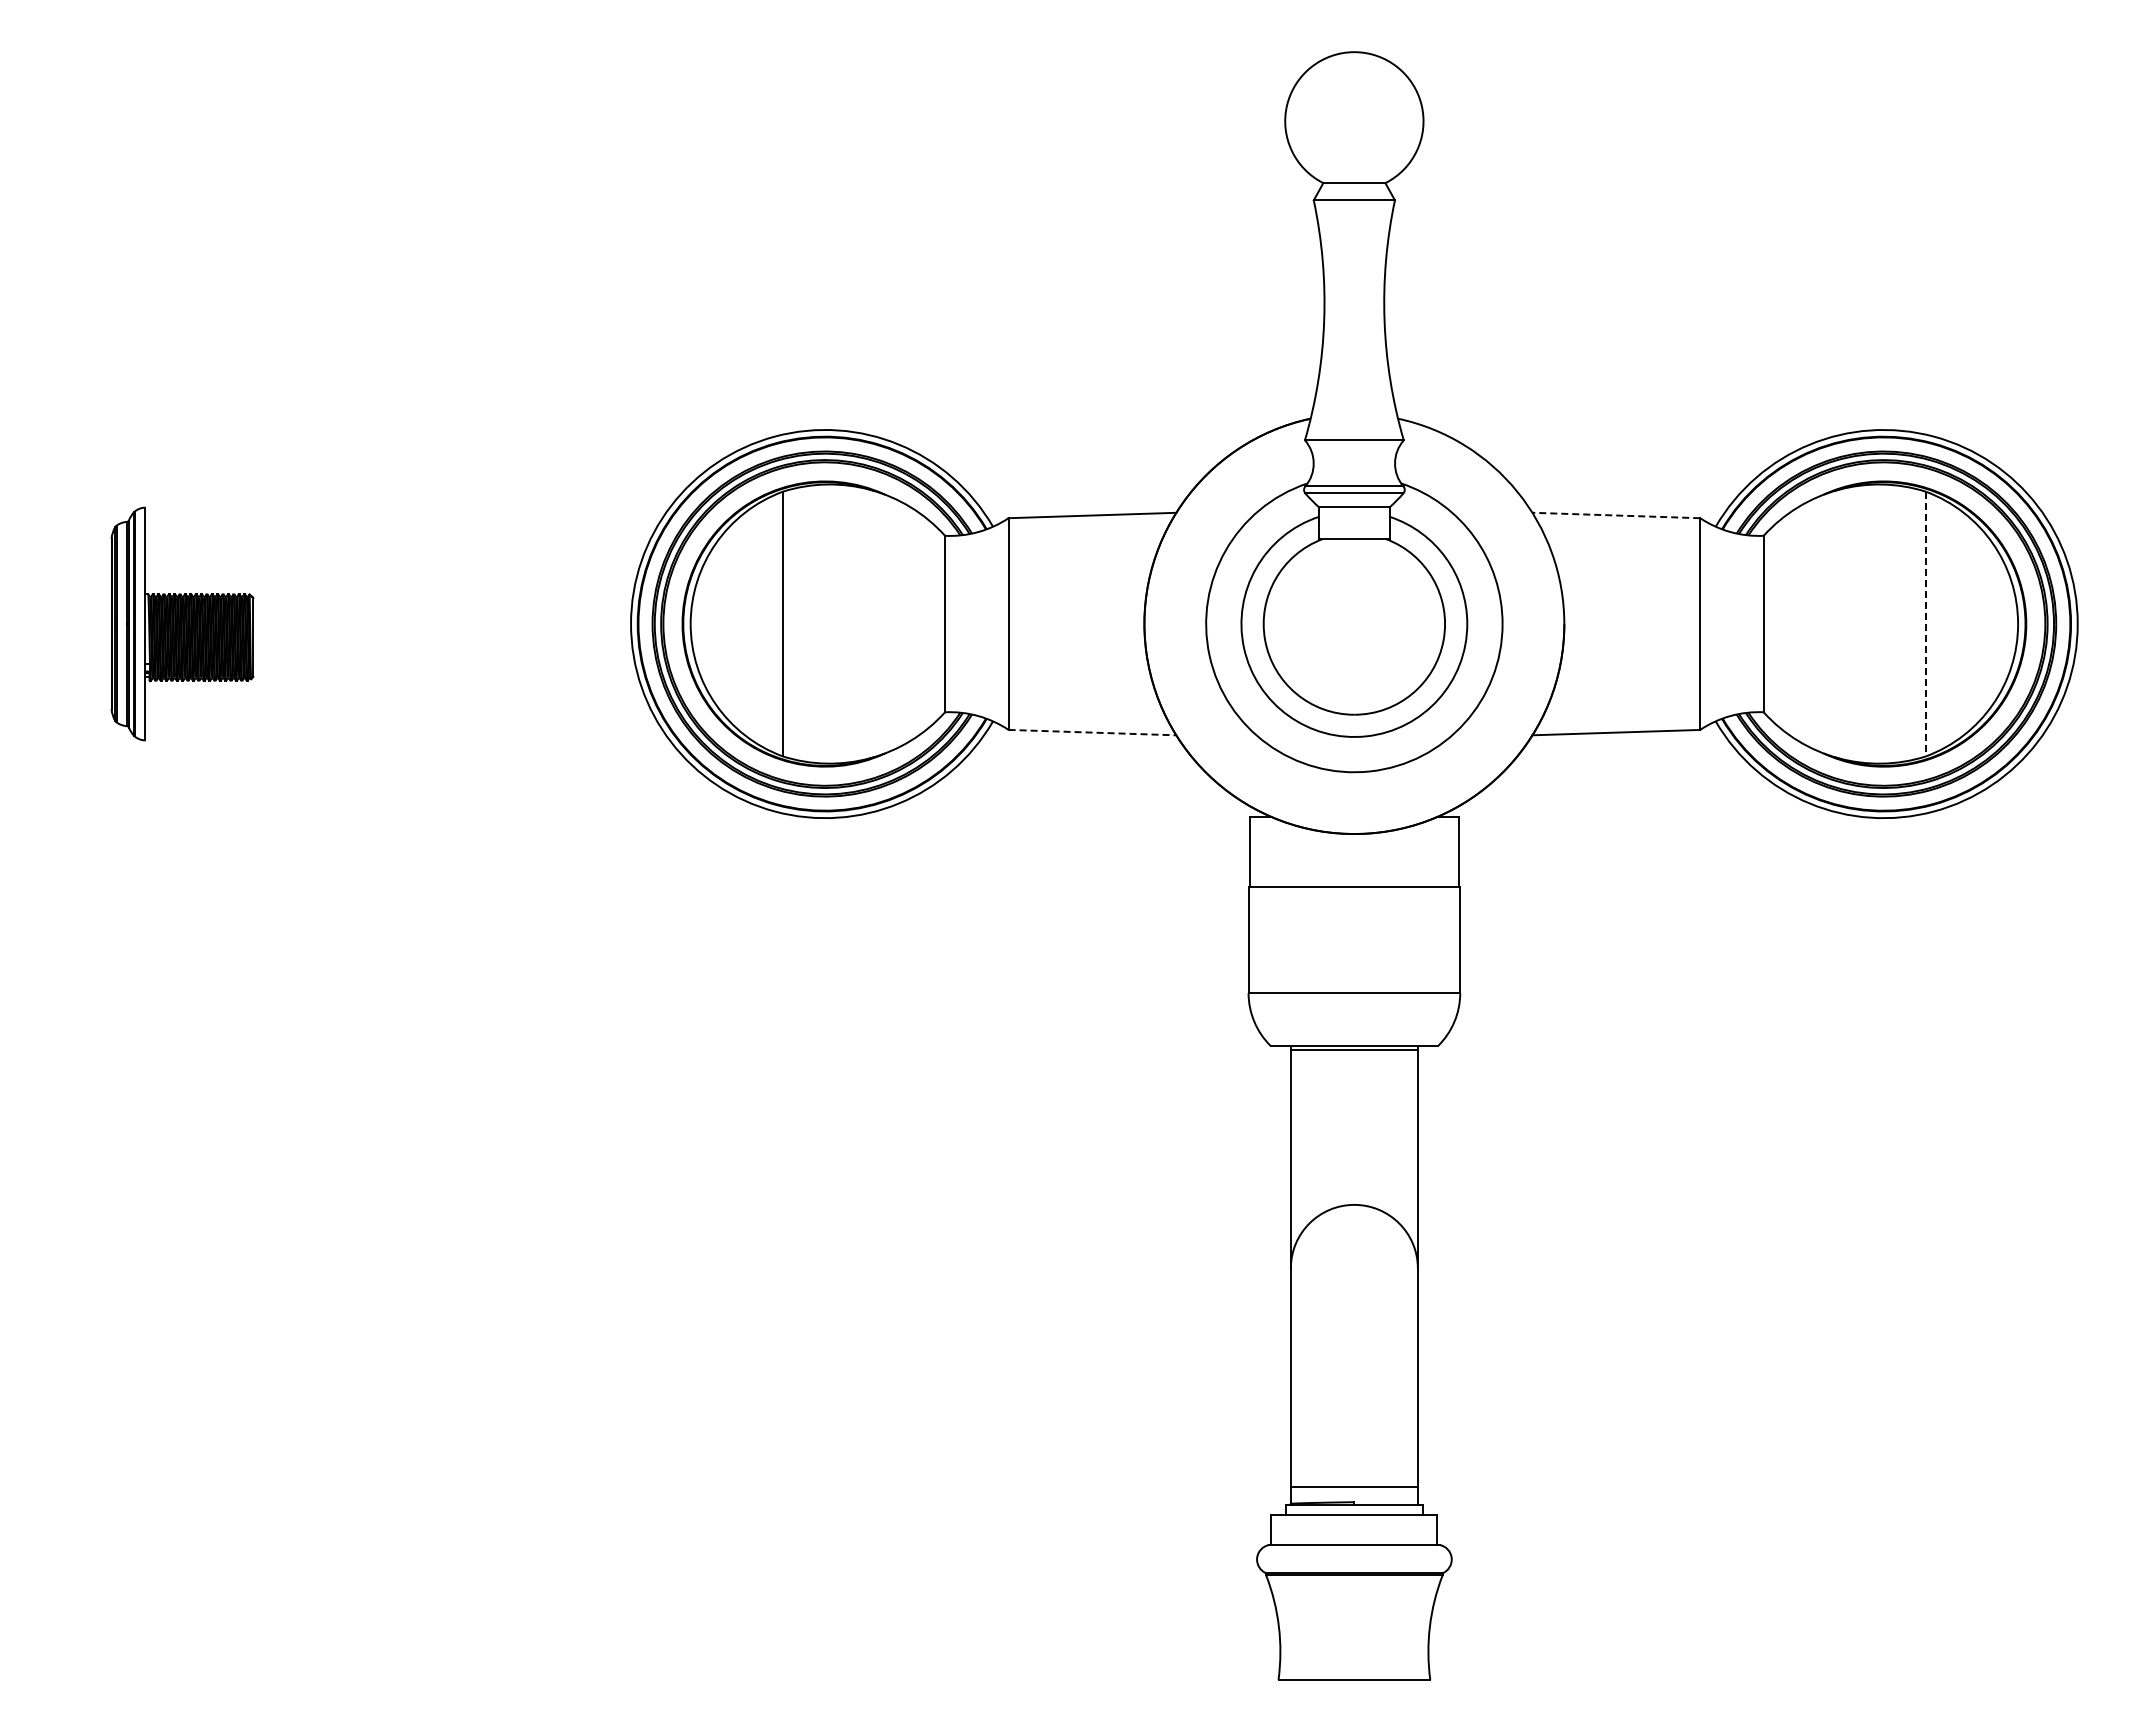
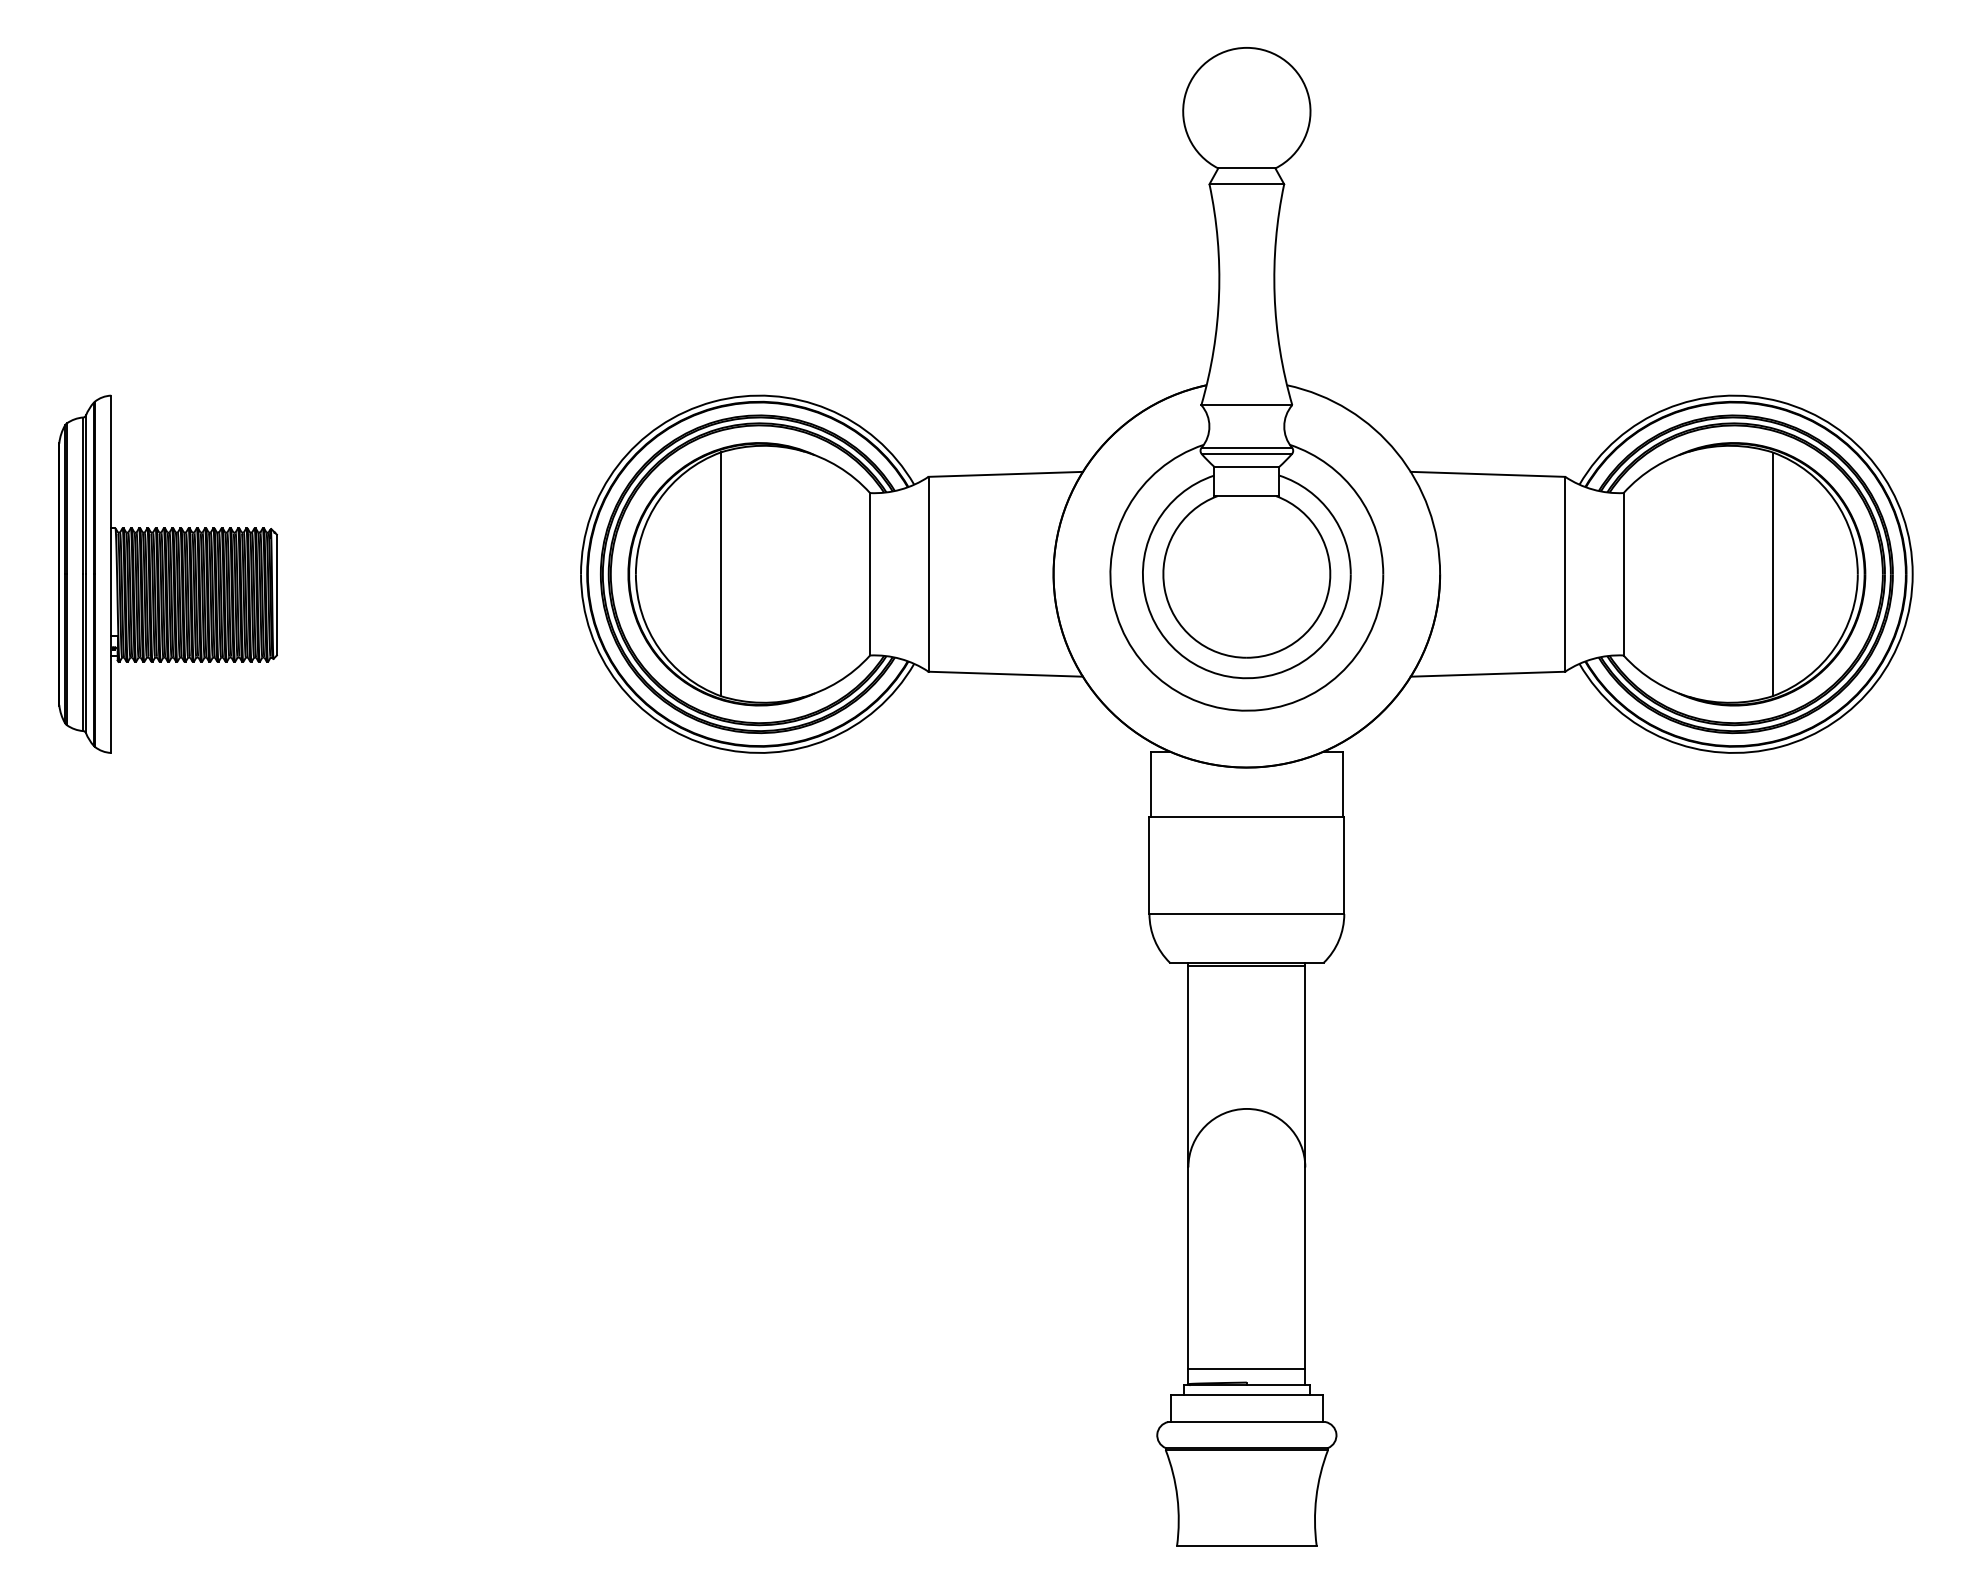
line: (1616, 515) -> (1488, 474), dashed -> solid
part: (182, 623) -> (168, 573), size x1.67
line: (1926, 624) -> (1773, 574), dashed -> solid
line: (1092, 732) -> (1005, 674), dashed -> solid

